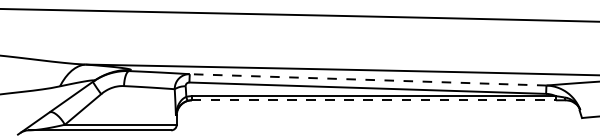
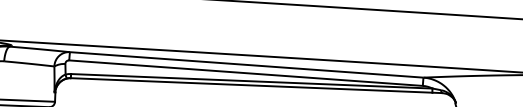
line: (369, 79) -> (248, 64), dashed -> solid
line: (374, 100) -> (252, 85), dashed -> solid

